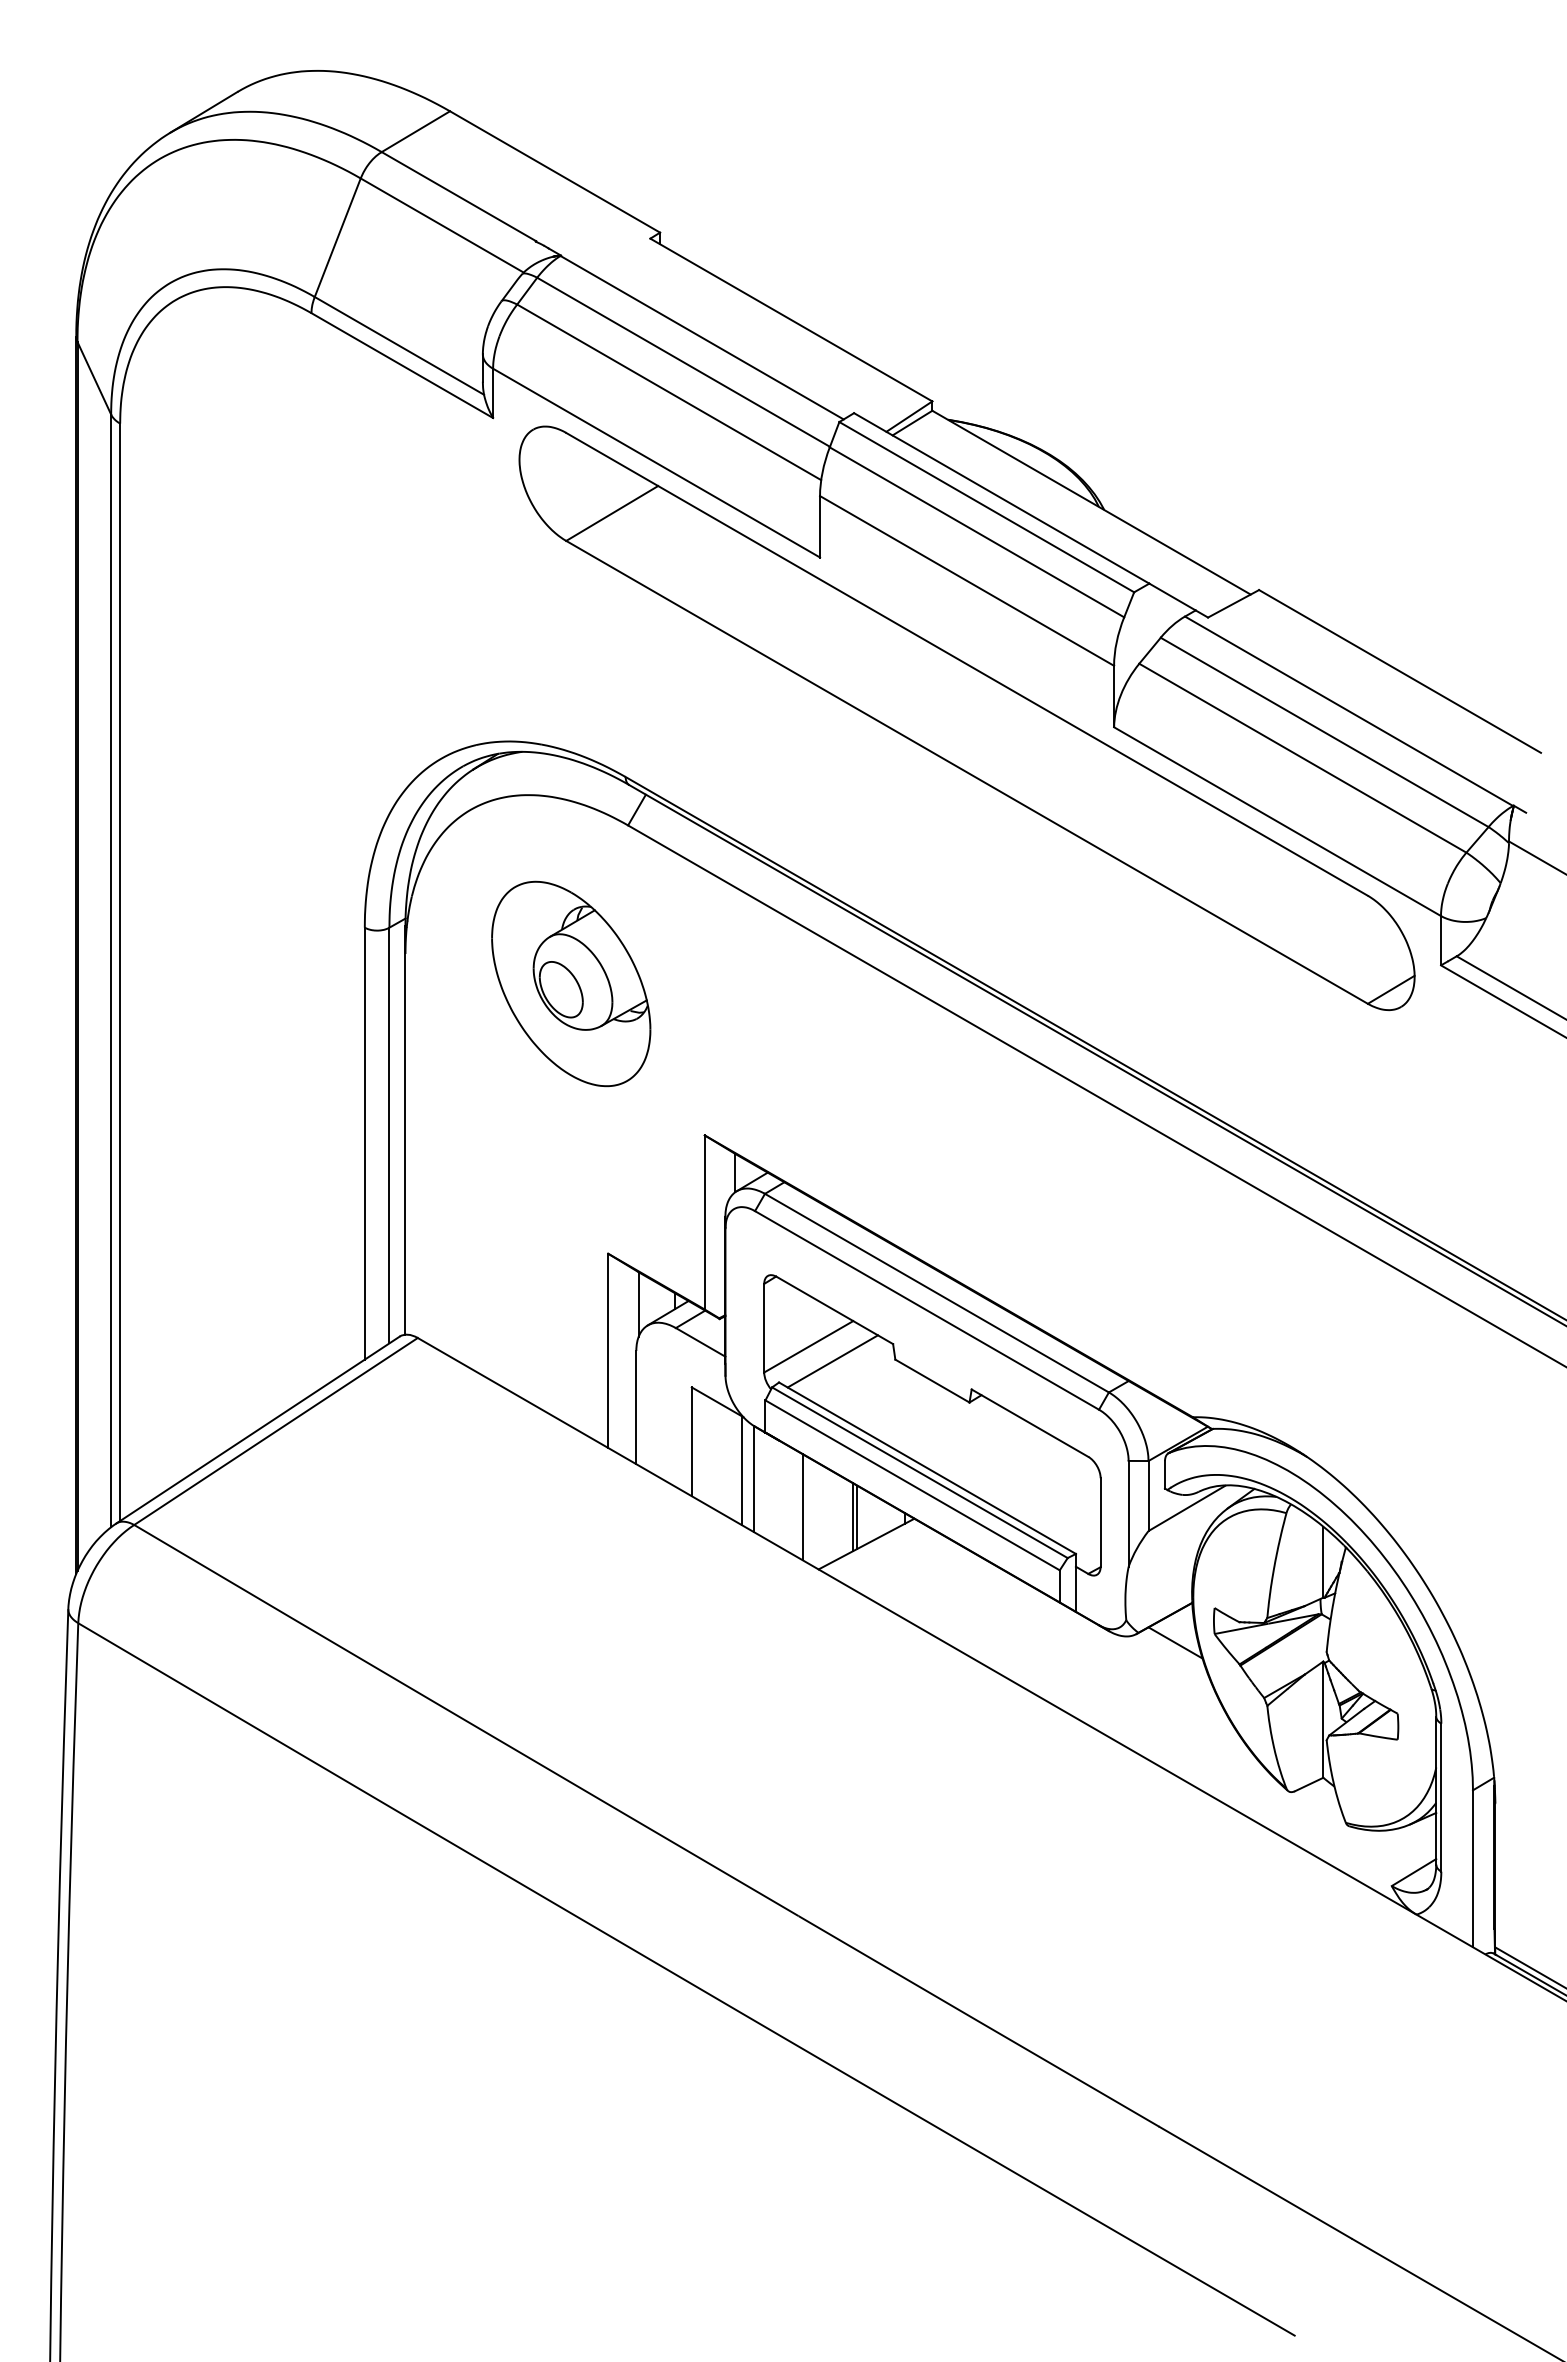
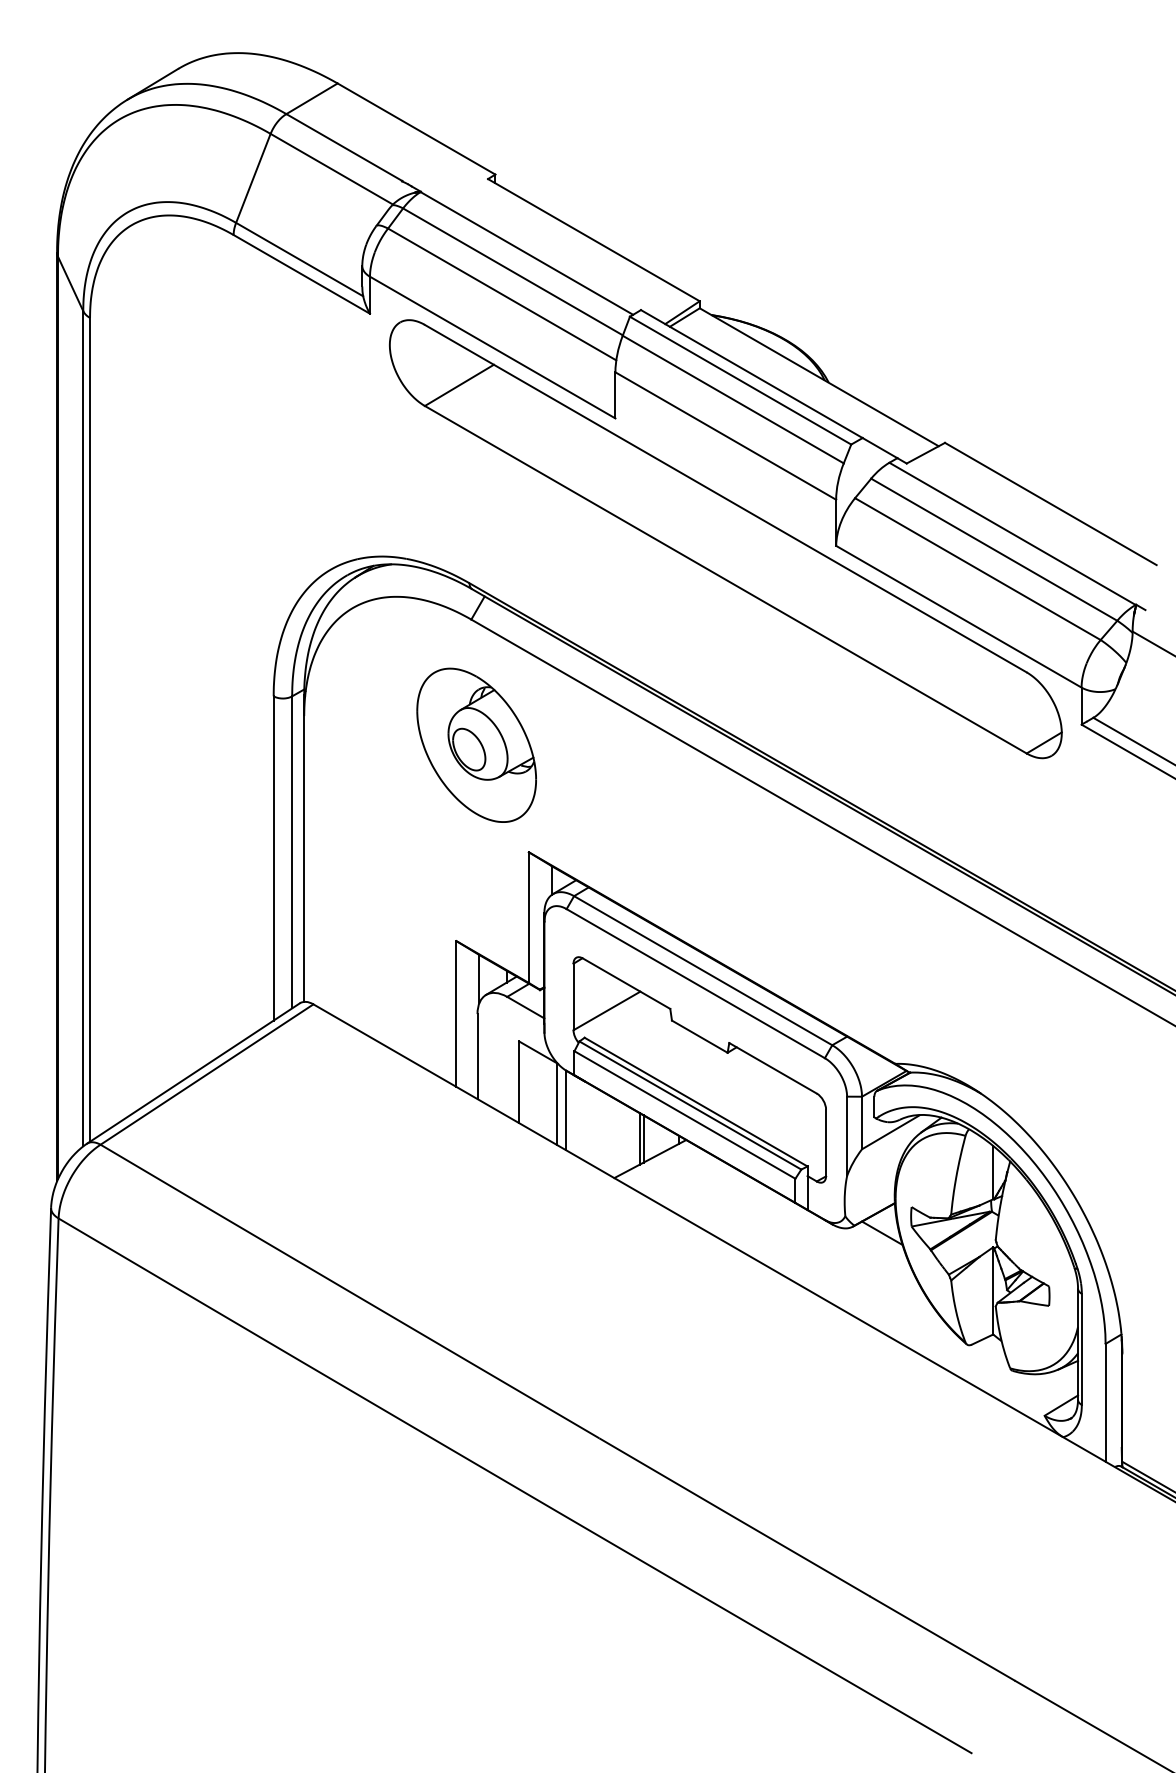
part: (571, 983) -> (476, 744), moved
line: (832, 1361) -> (624, 1022), removed
line: (803, 1507) -> (603, 1131), removed

